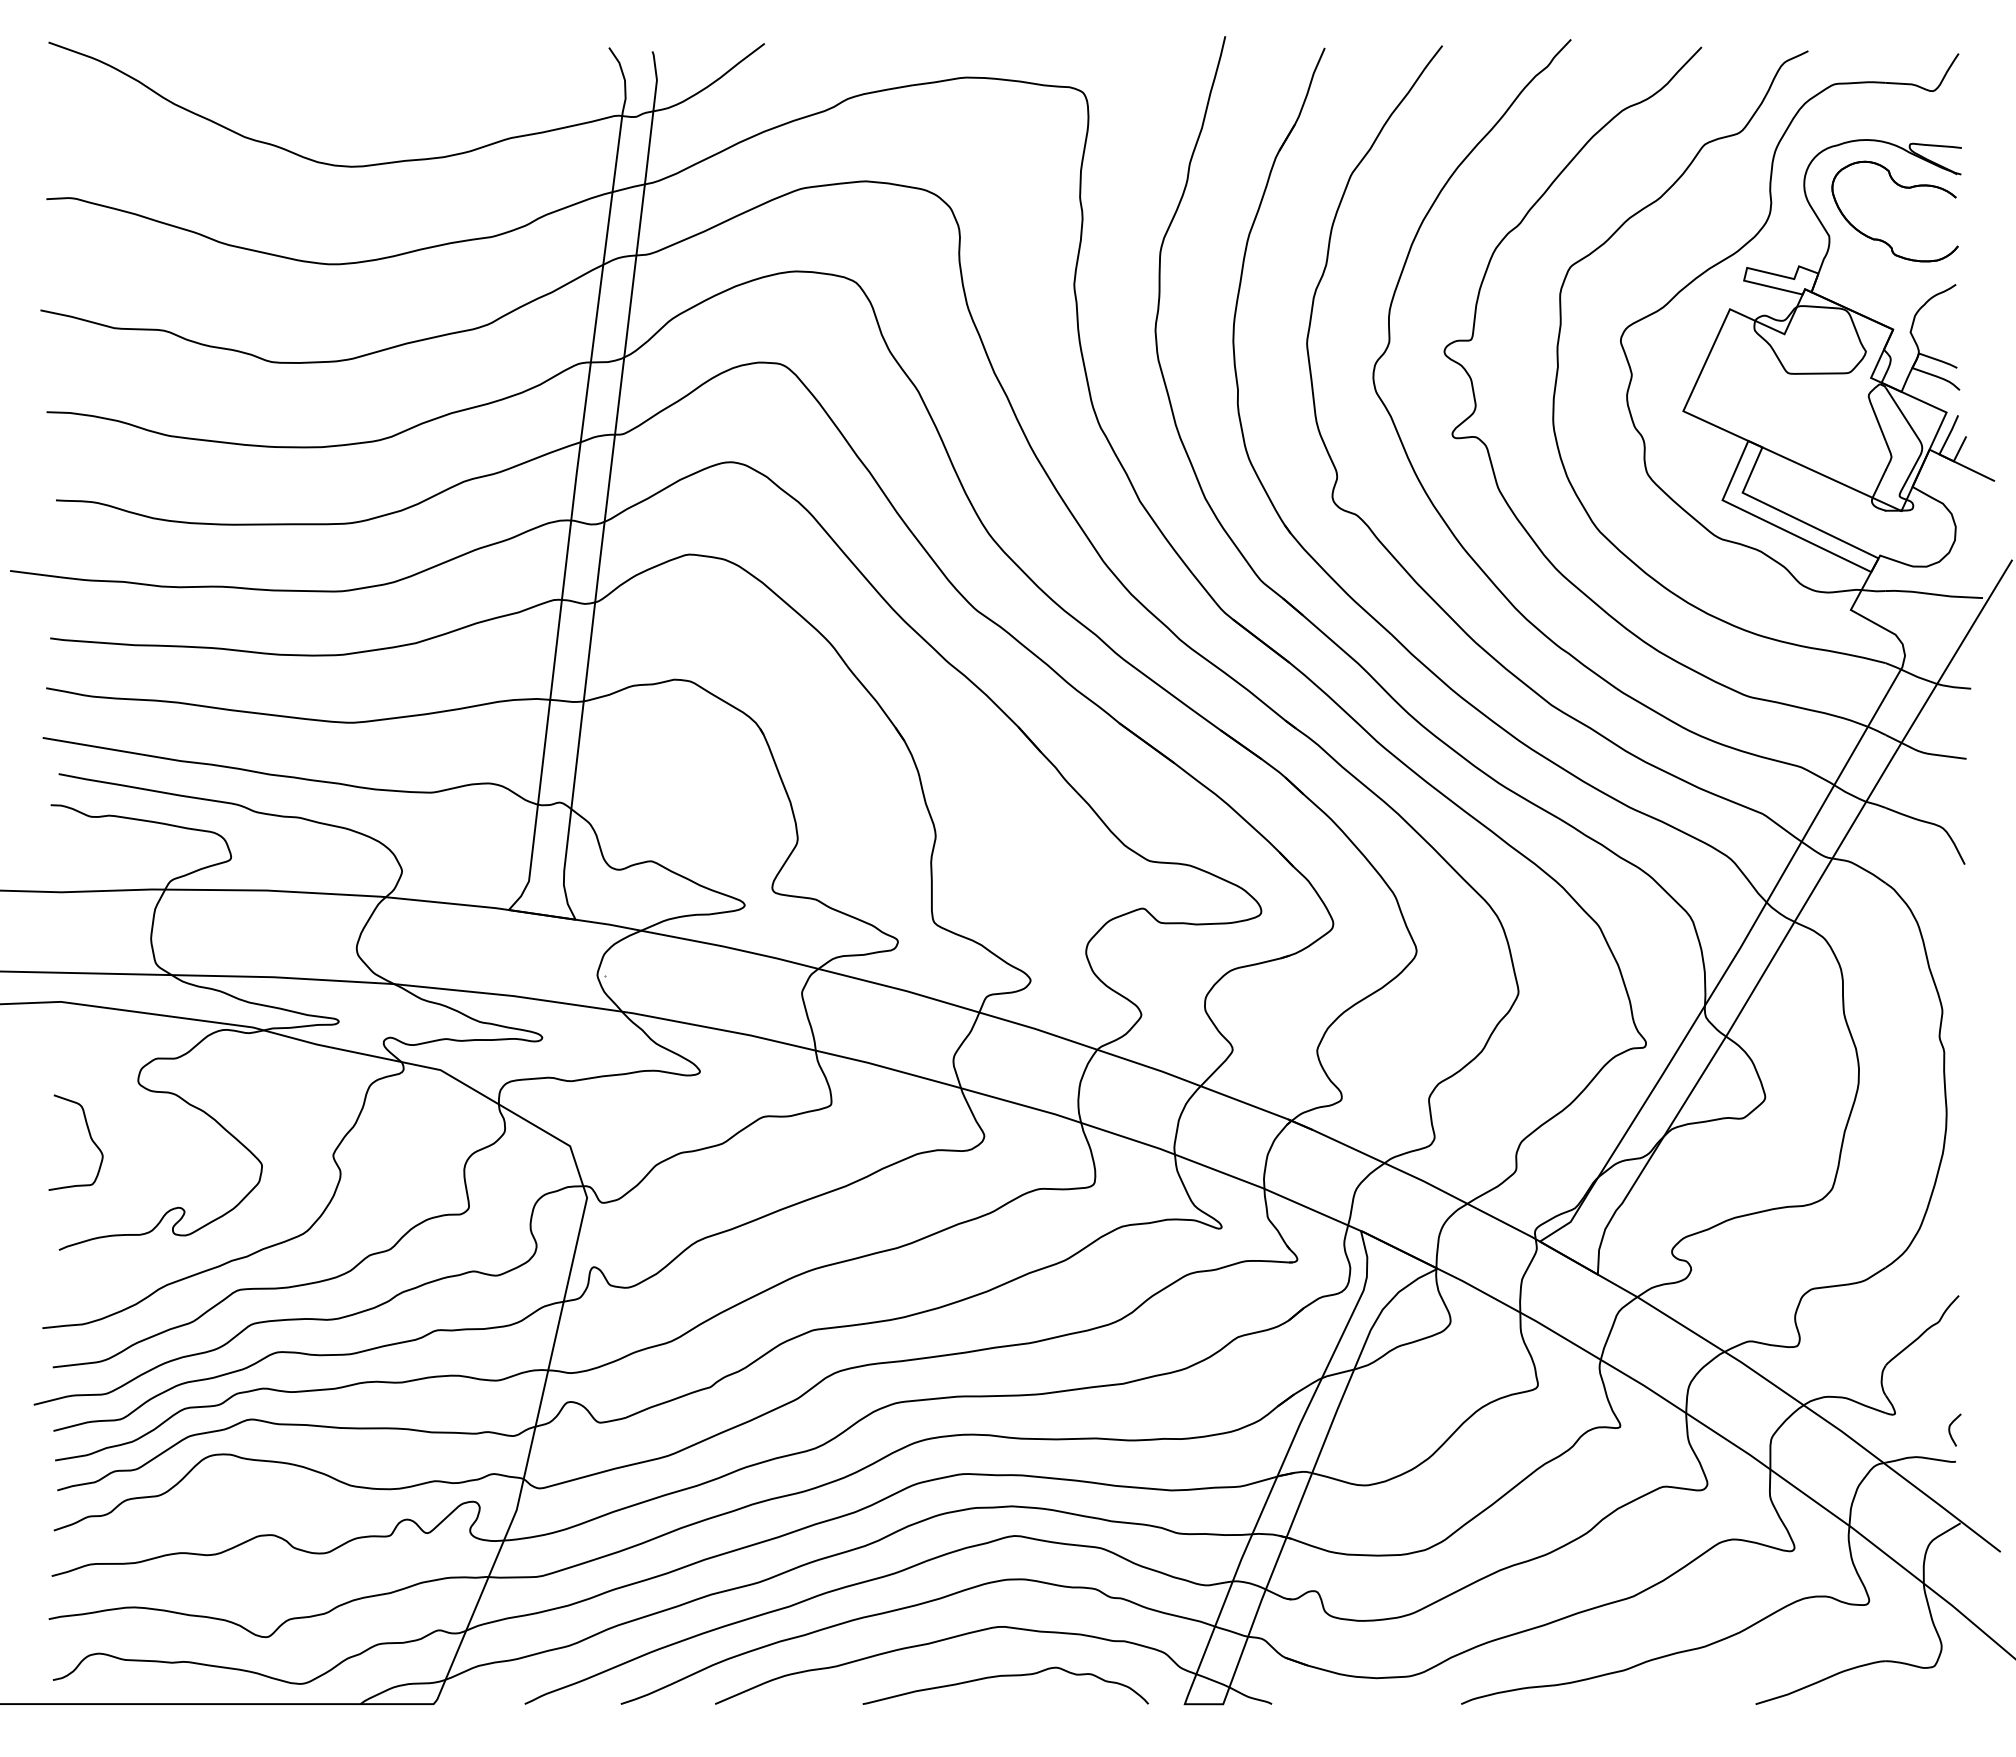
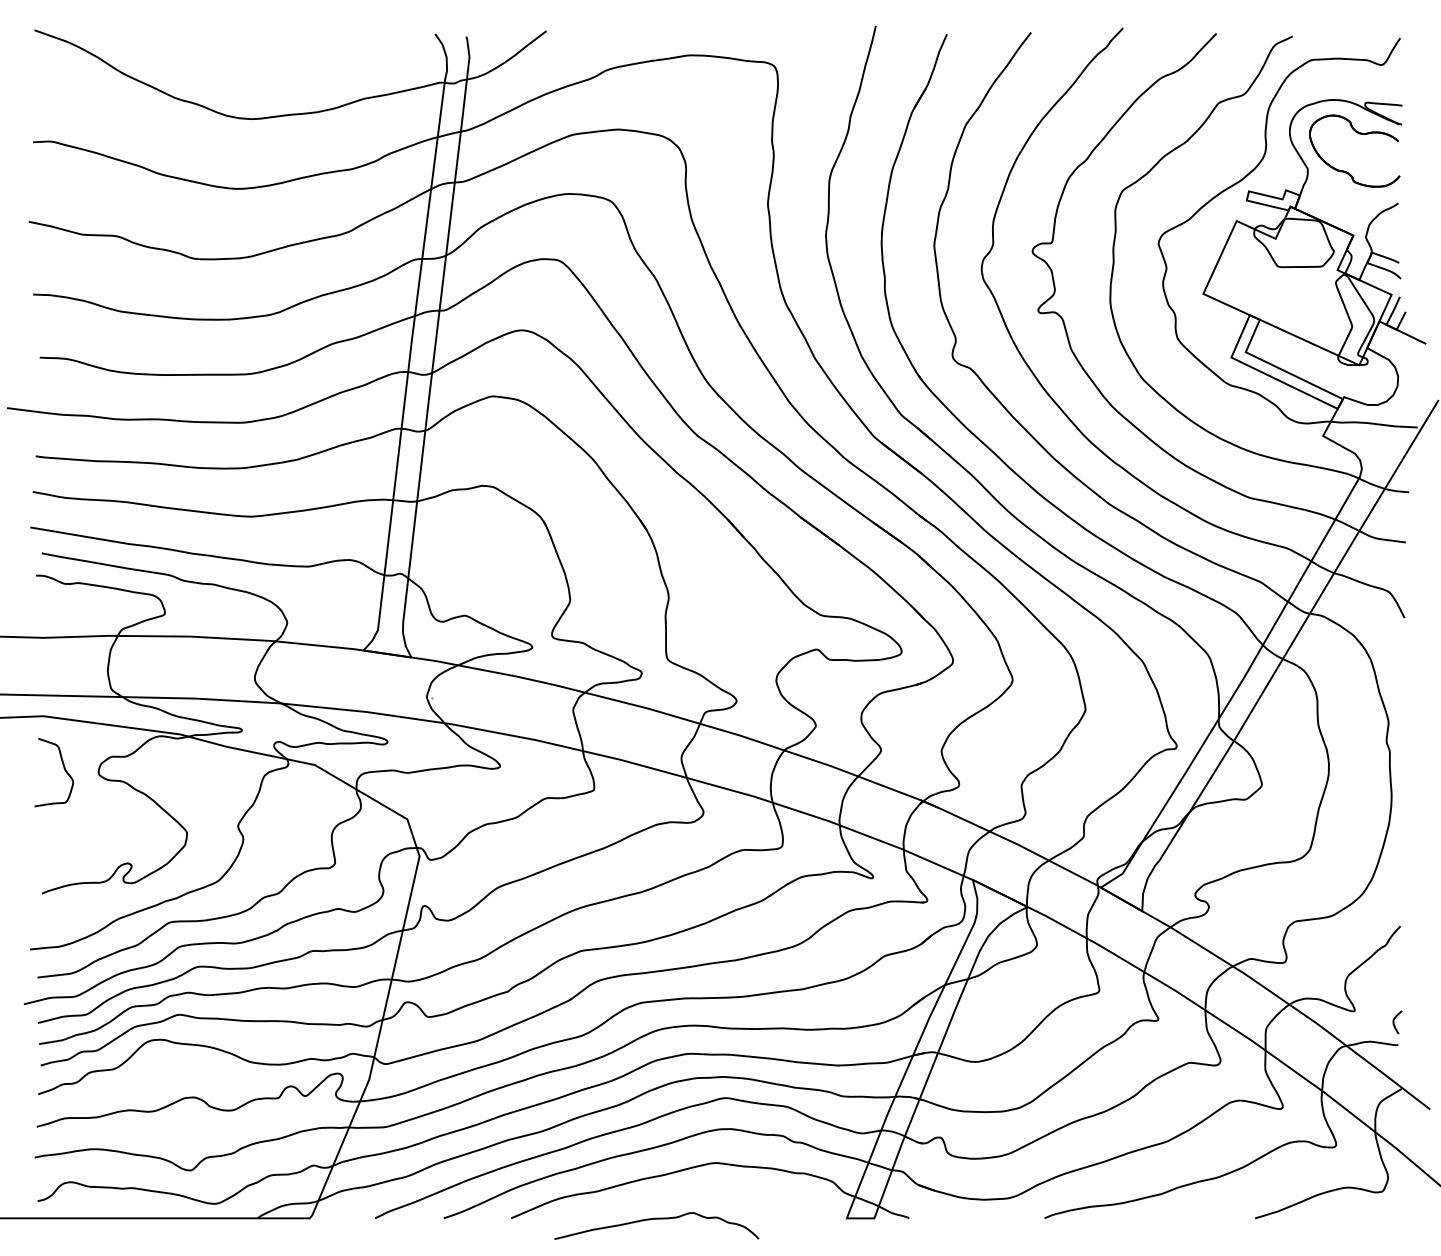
curve: (89, 1136) -> (63, 768), moved
curve: (1005, 1676) -> (656, 1219), moved

